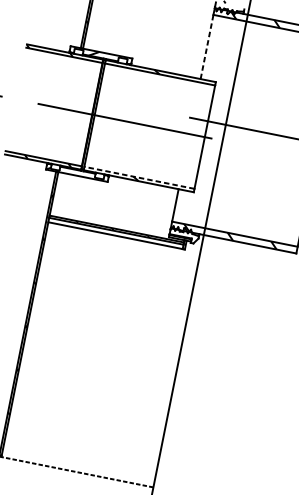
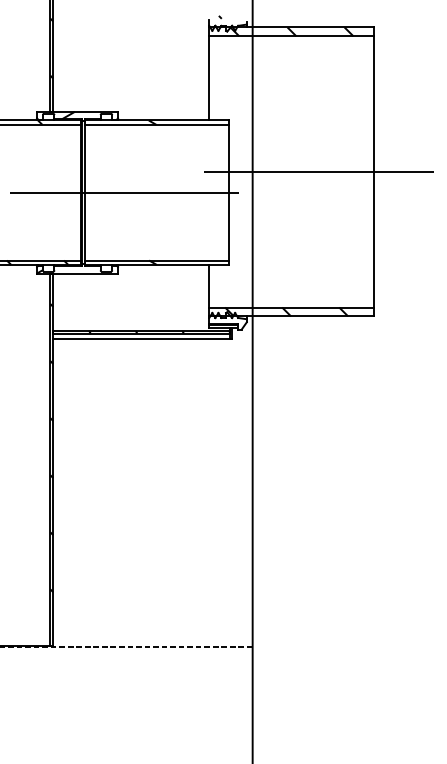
line: (207, 46) -> (209, 77), dashed -> solid
line: (139, 177) -> (156, 260), dashed -> solid

